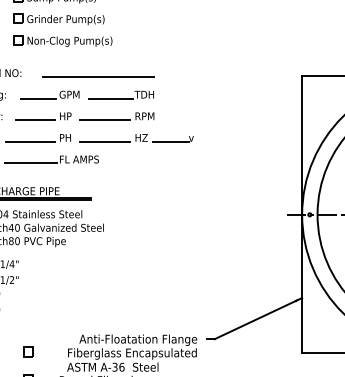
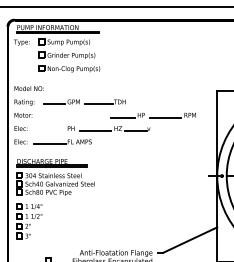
line: (98, 76) -> (91, 90), removed
part: (83, 116) -> (152, 115), moved
line: (30, 142) -> (49, 131), removed

